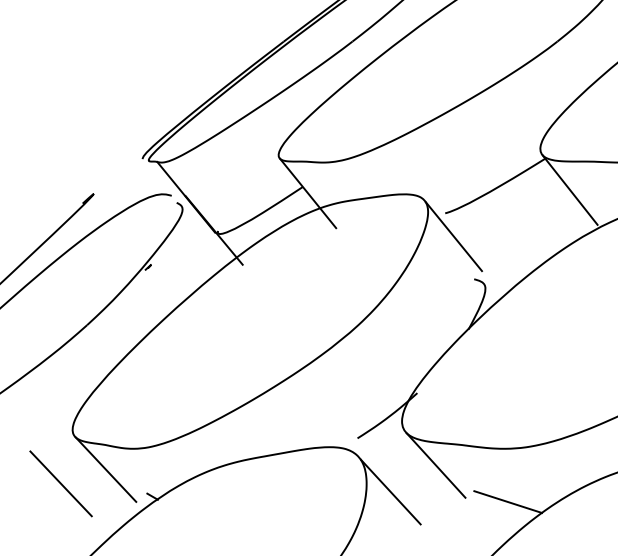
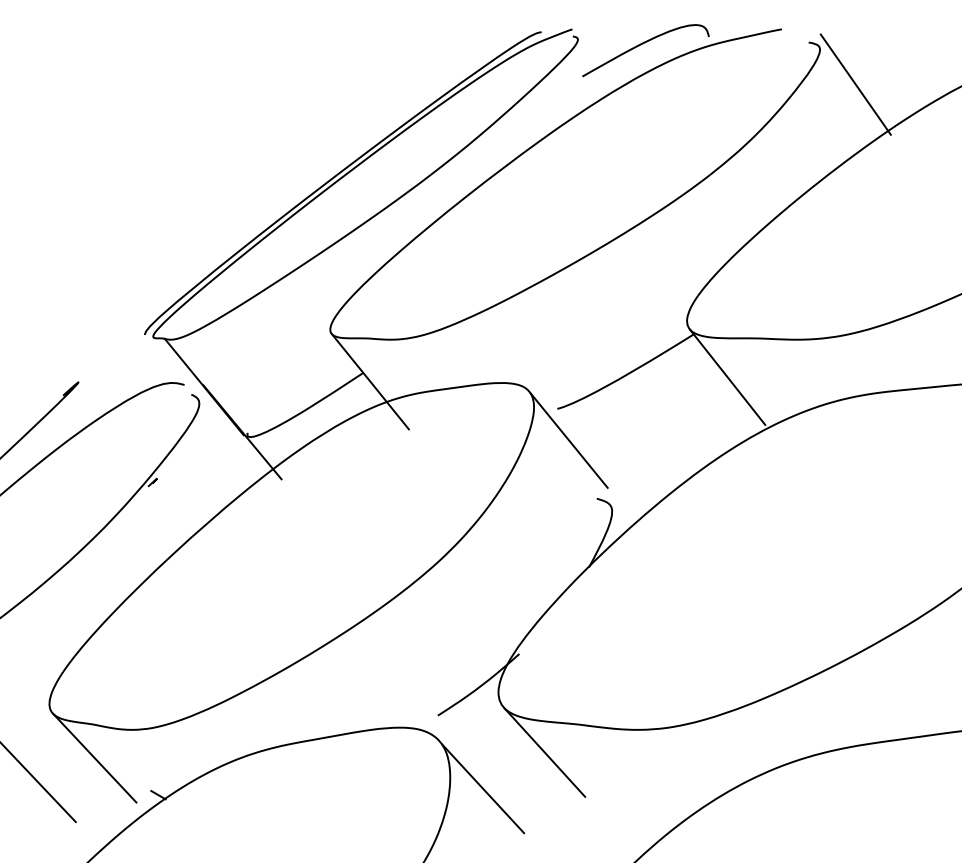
line: (508, 502) -> (643, 802), removed

